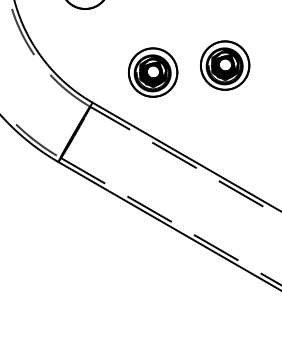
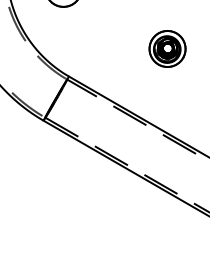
part: (153, 72) -> (114, 54), removed

